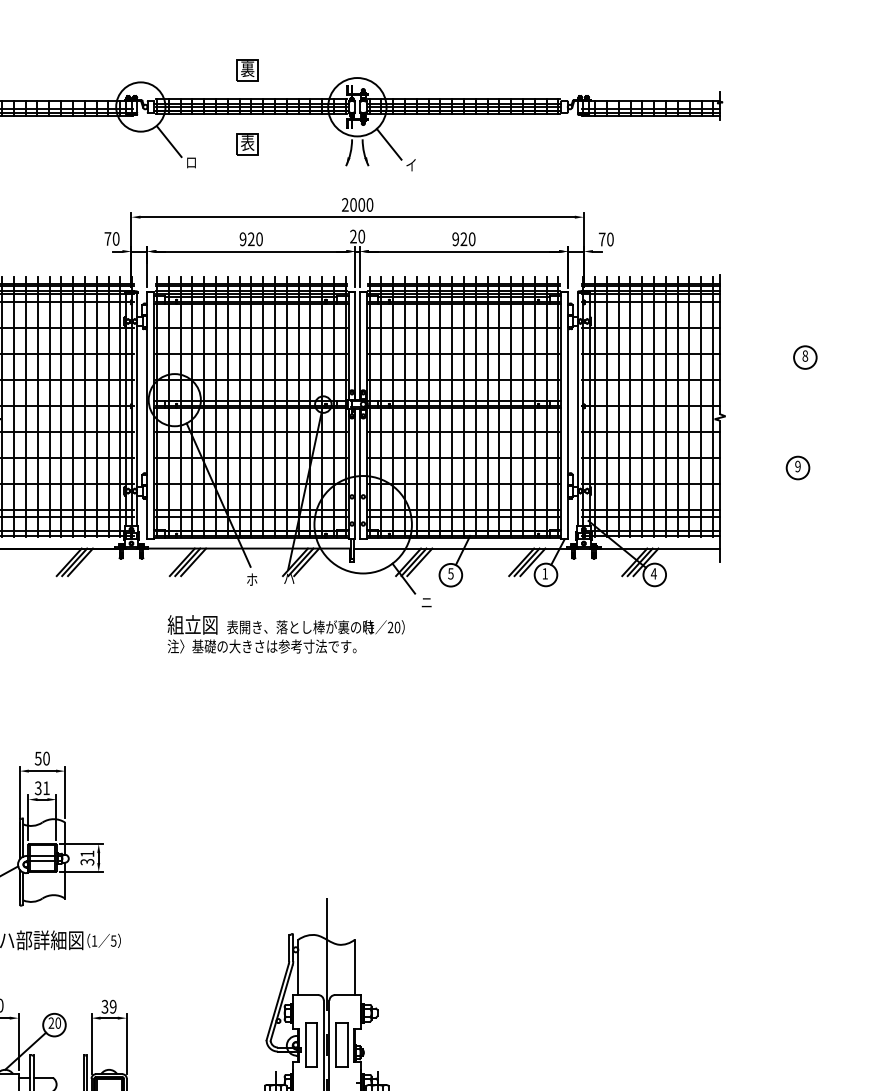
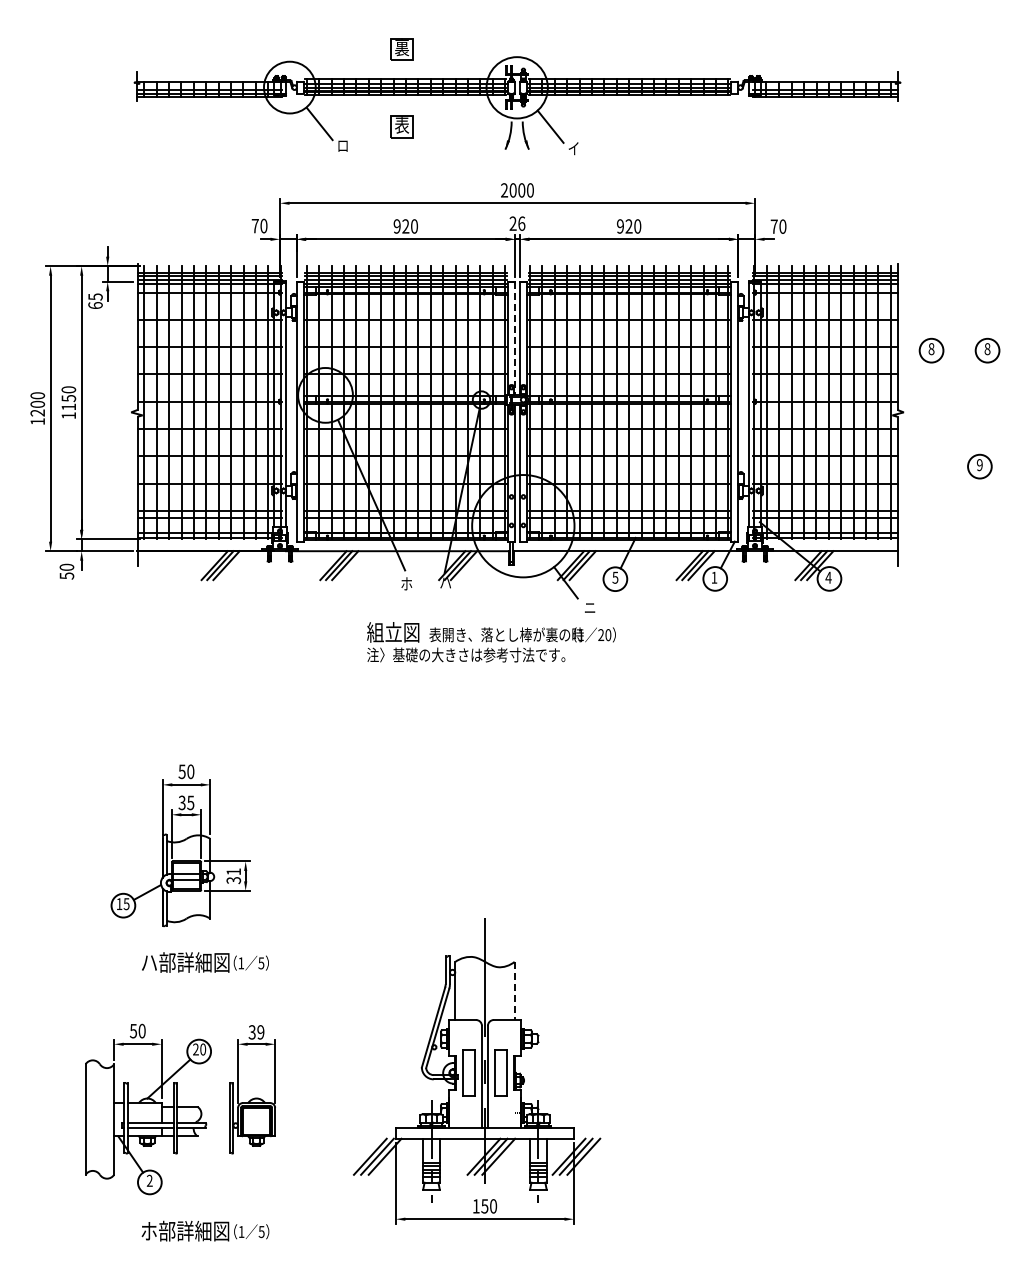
text: (361, 236) -> (521, 223), 20 -> 26
line: (355, 345) -> (515, 338), solid -> dashed
part: (751, 357) -> (931, 350), added
text: (286, 634) -> (491, 642), moved
text: (46, 787) -> (190, 802), 31 -> 35
line: (354, 967) -> (514, 991), solid -> dashed

